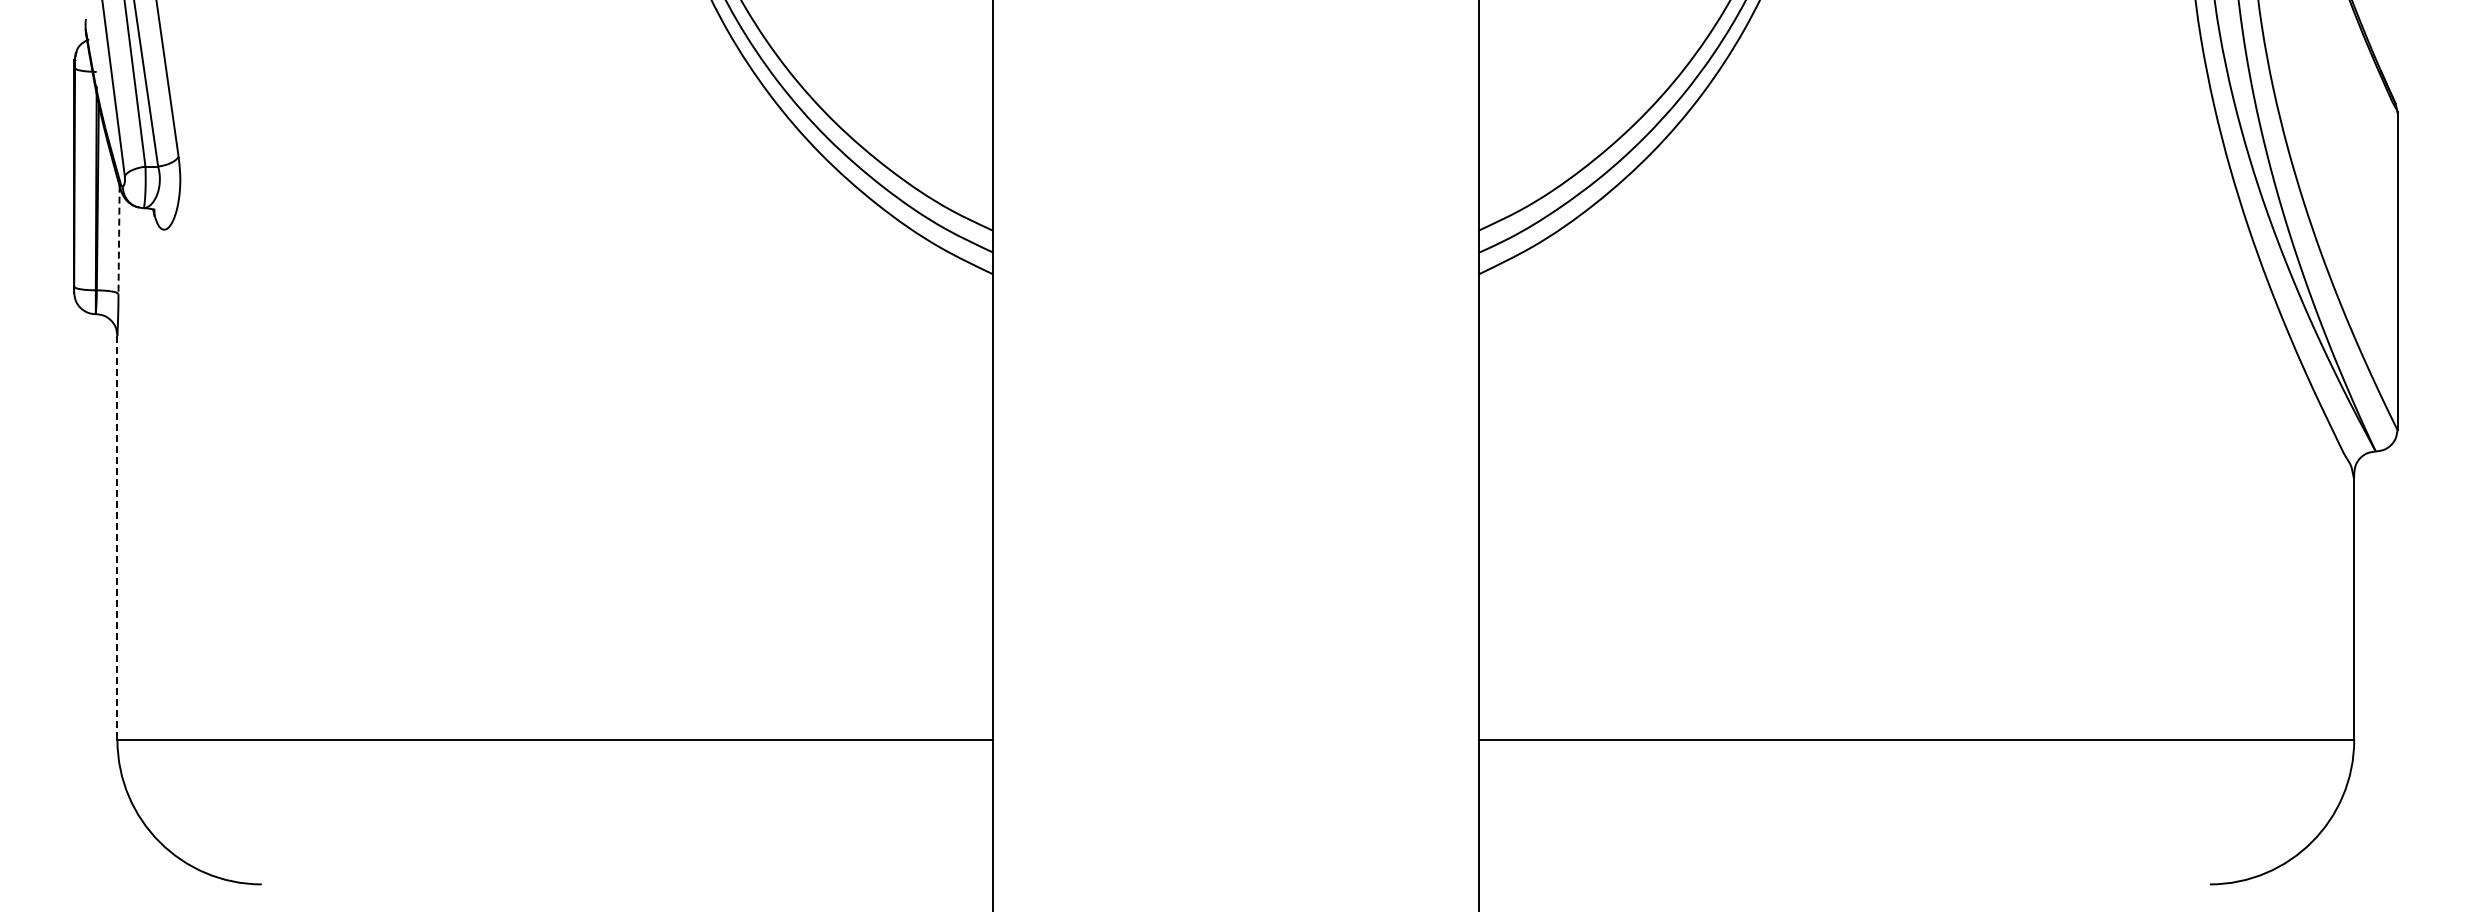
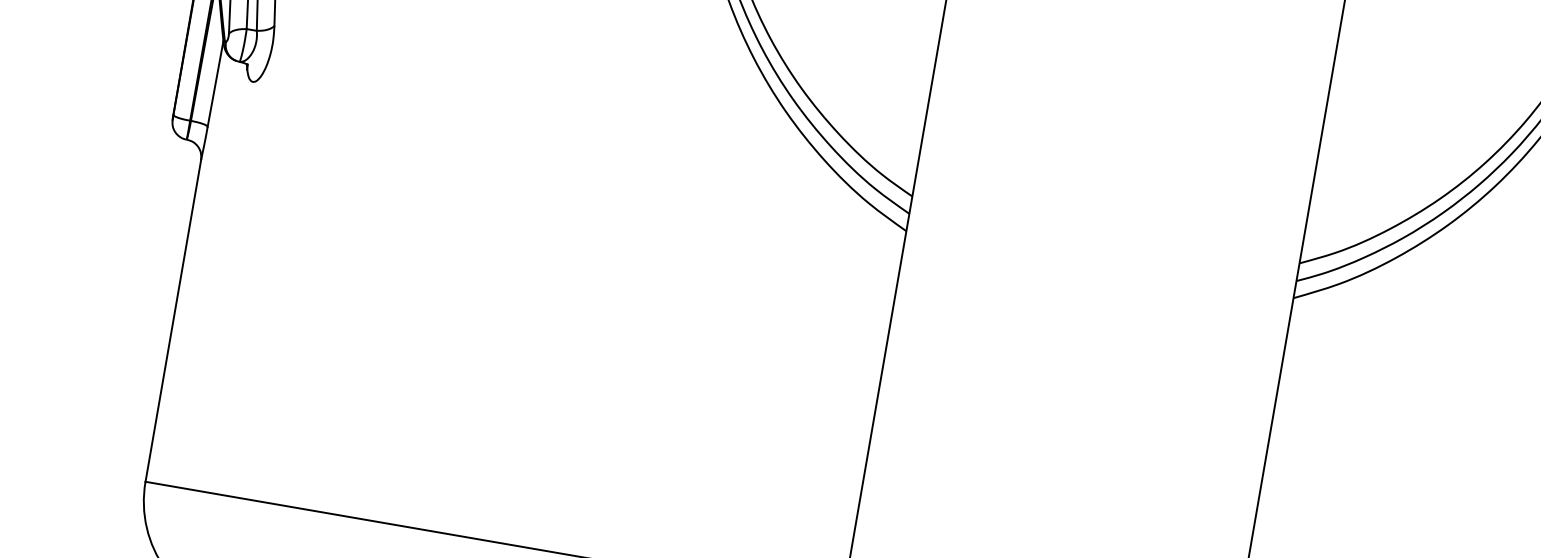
line: (119, 240) -> (215, 84), dashed -> solid
line: (117, 538) -> (173, 321), dashed -> solid

